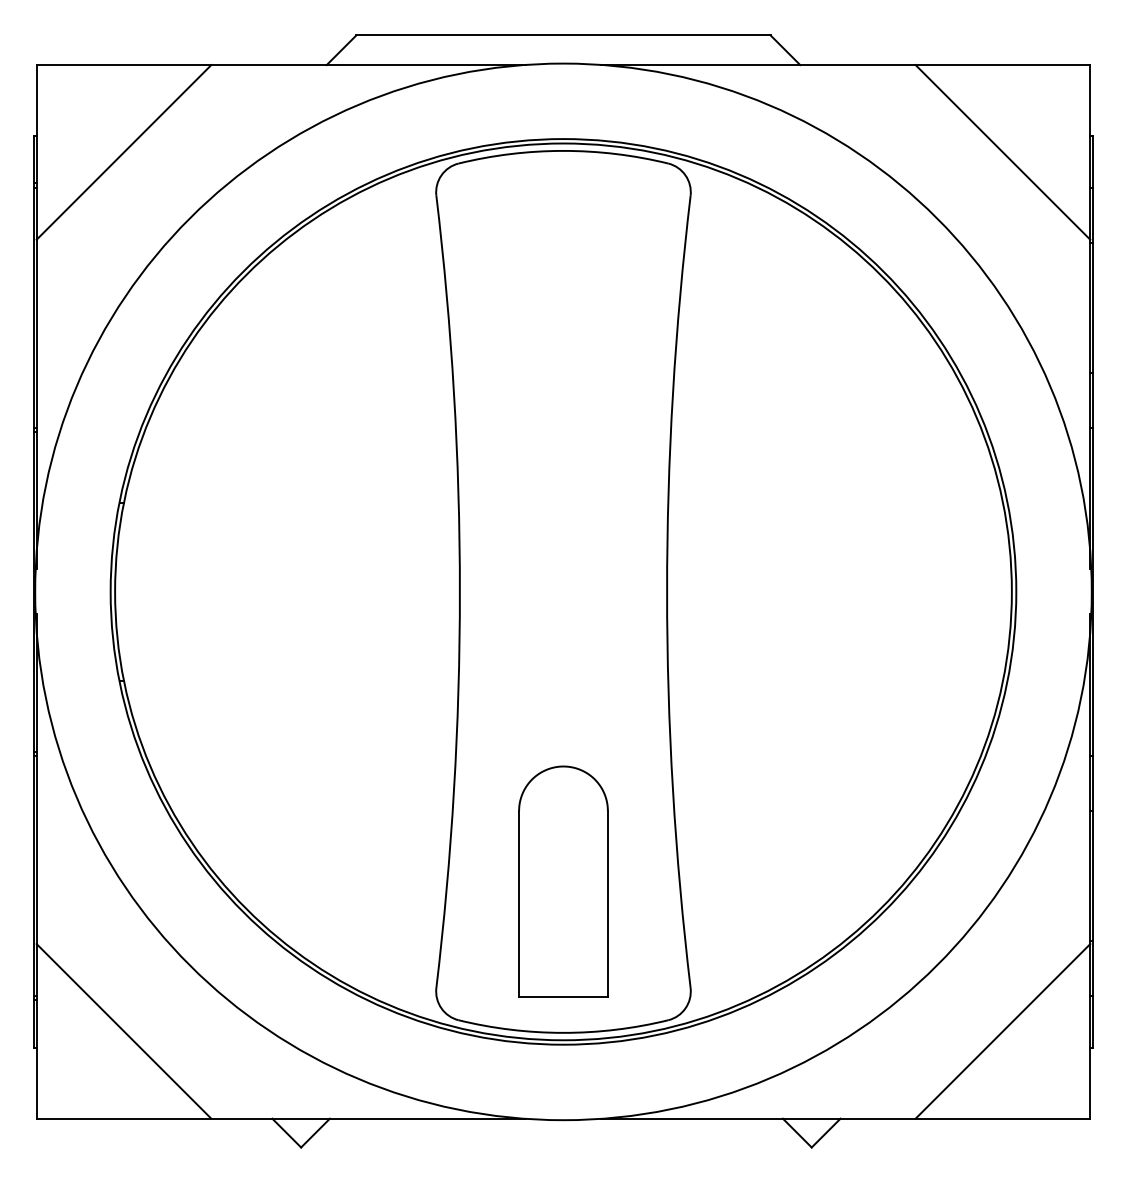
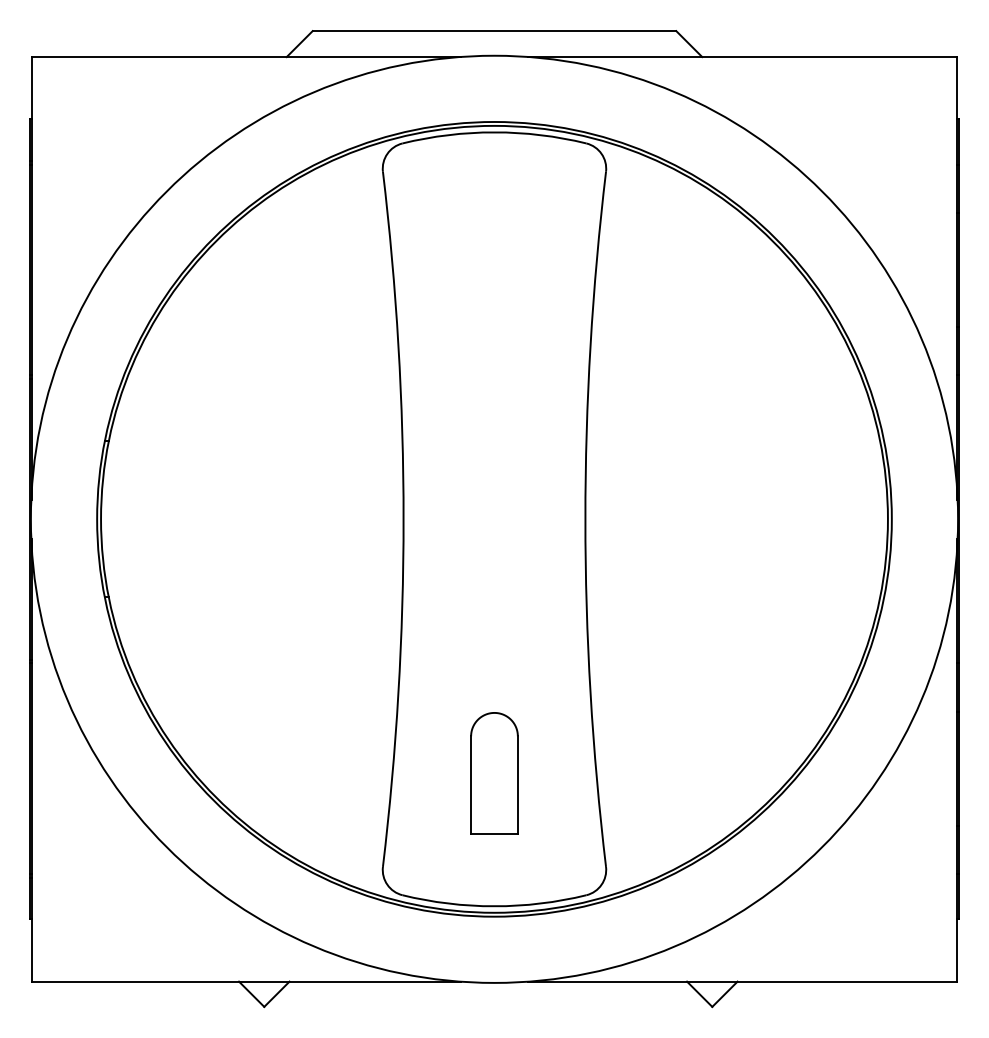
line: (123, 152) -> (108, 133), removed
line: (1002, 152) -> (879, 133), removed
part: (563, 881) -> (494, 773), size x0.6
line: (123, 1031) -> (108, 905), removed
line: (1002, 1031) -> (879, 905), removed

